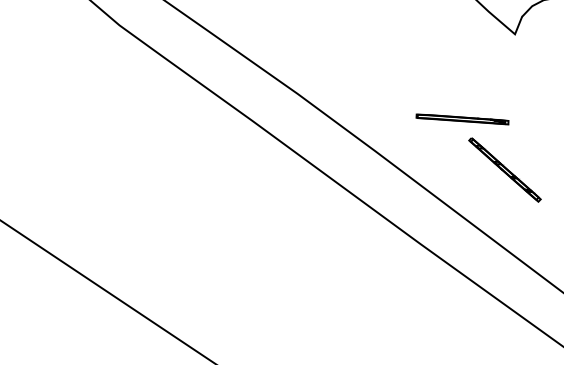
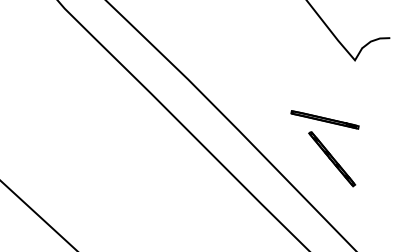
part: (462, 119) -> (325, 119), moved

